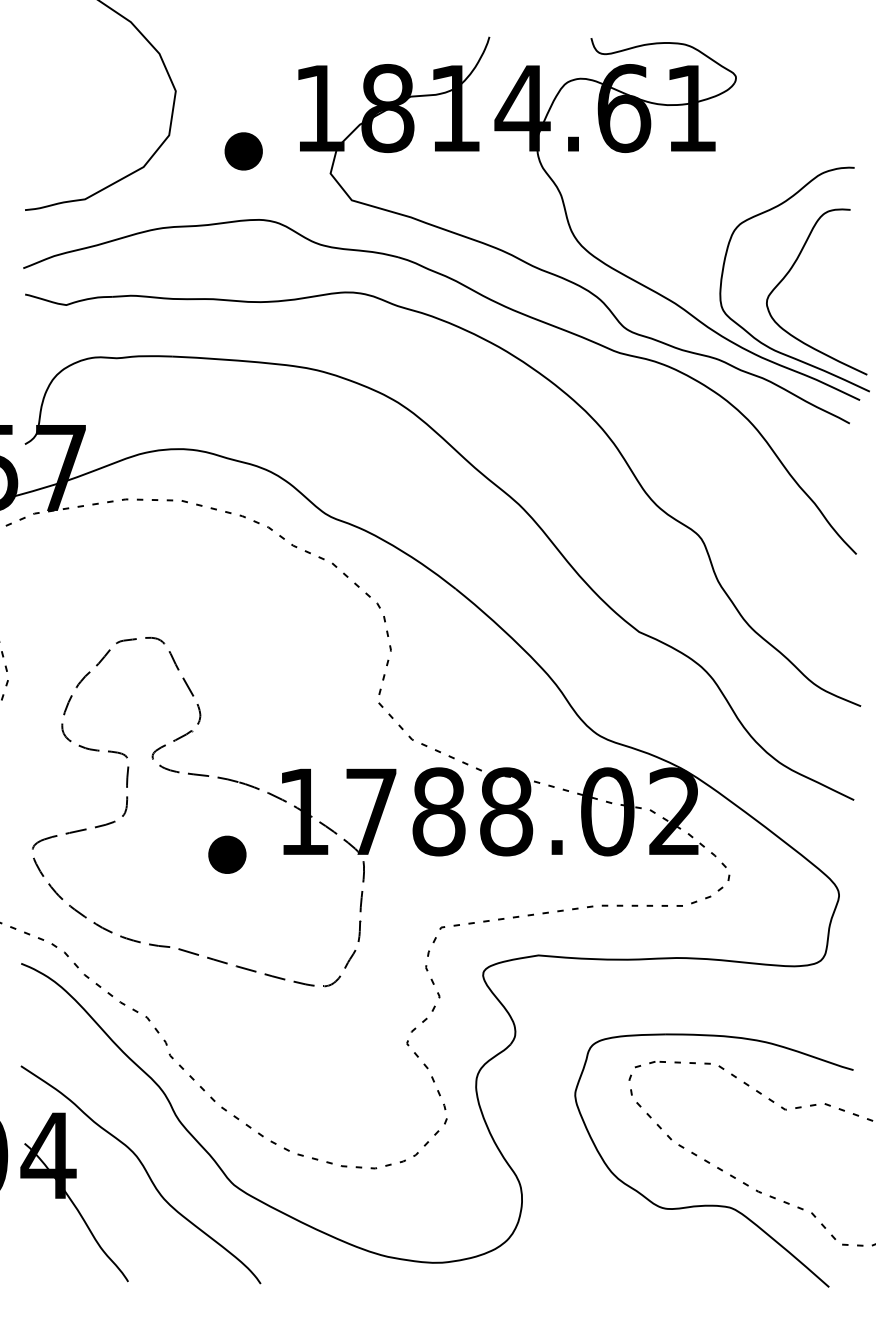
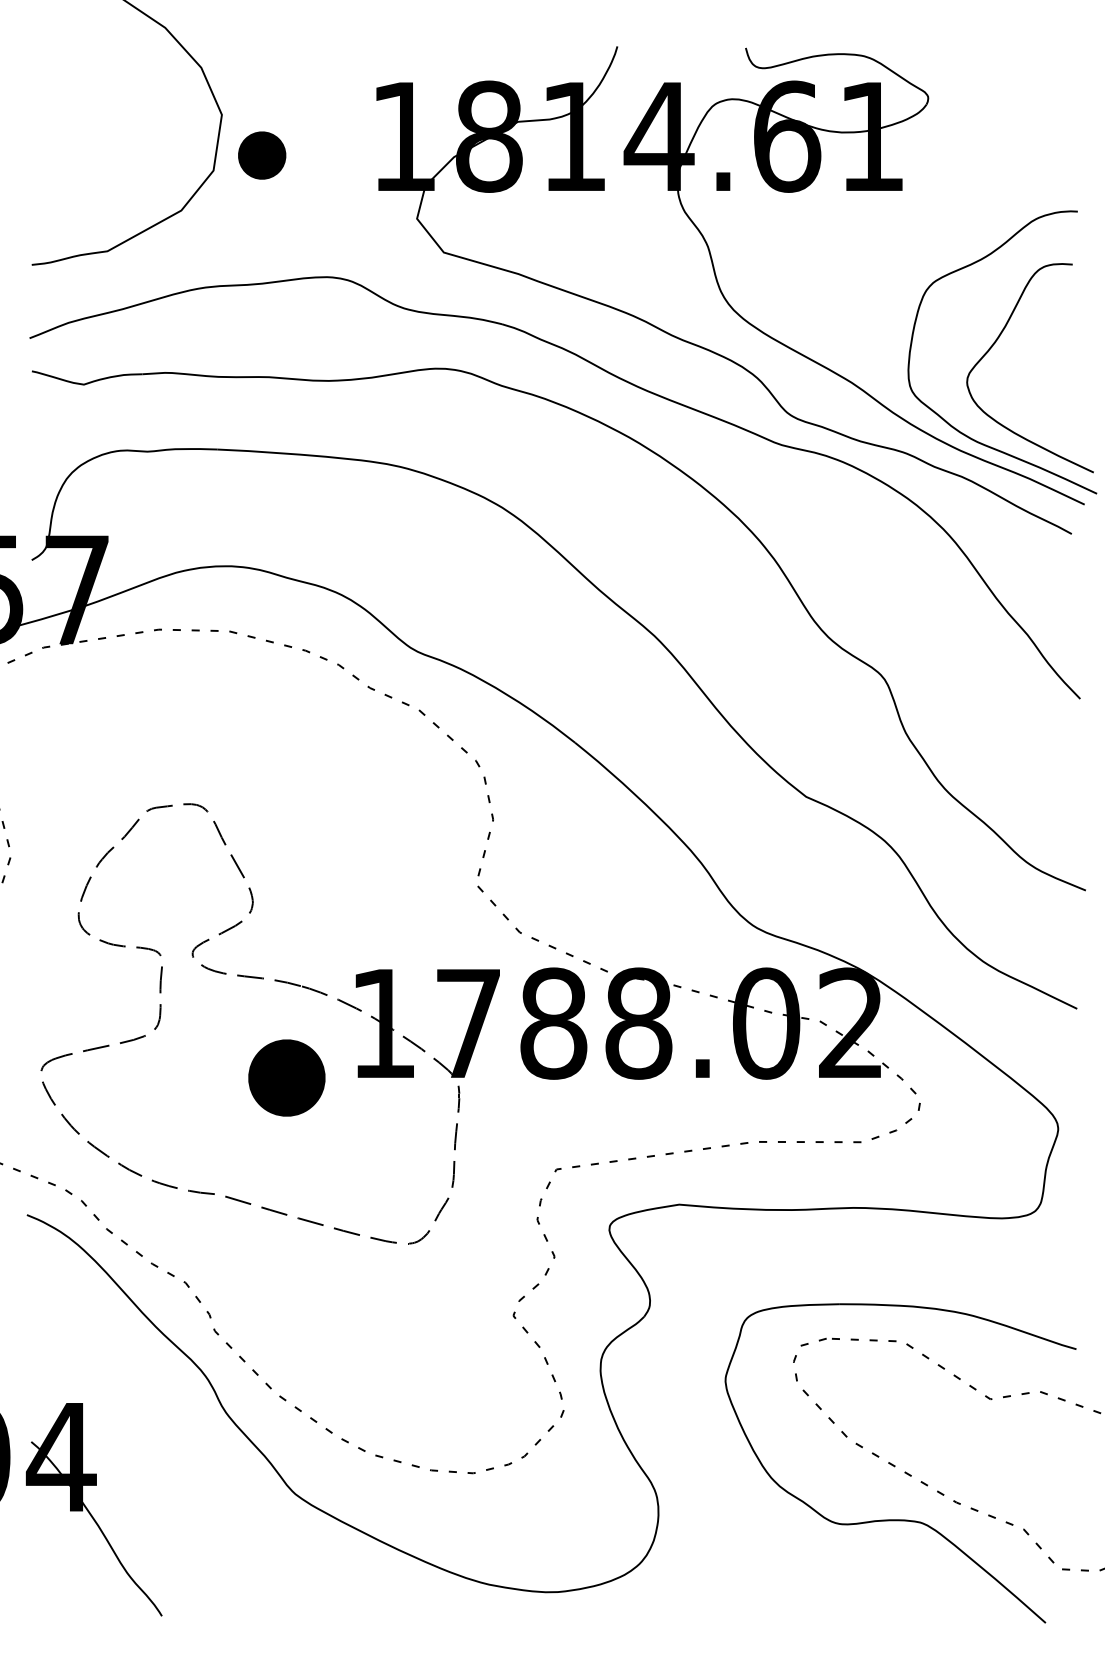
part: (243, 151) -> (261, 155), moved
part: (227, 854) -> (287, 1077), size x1.6
curve: (145, 1172) -> (183, 1478), removed

